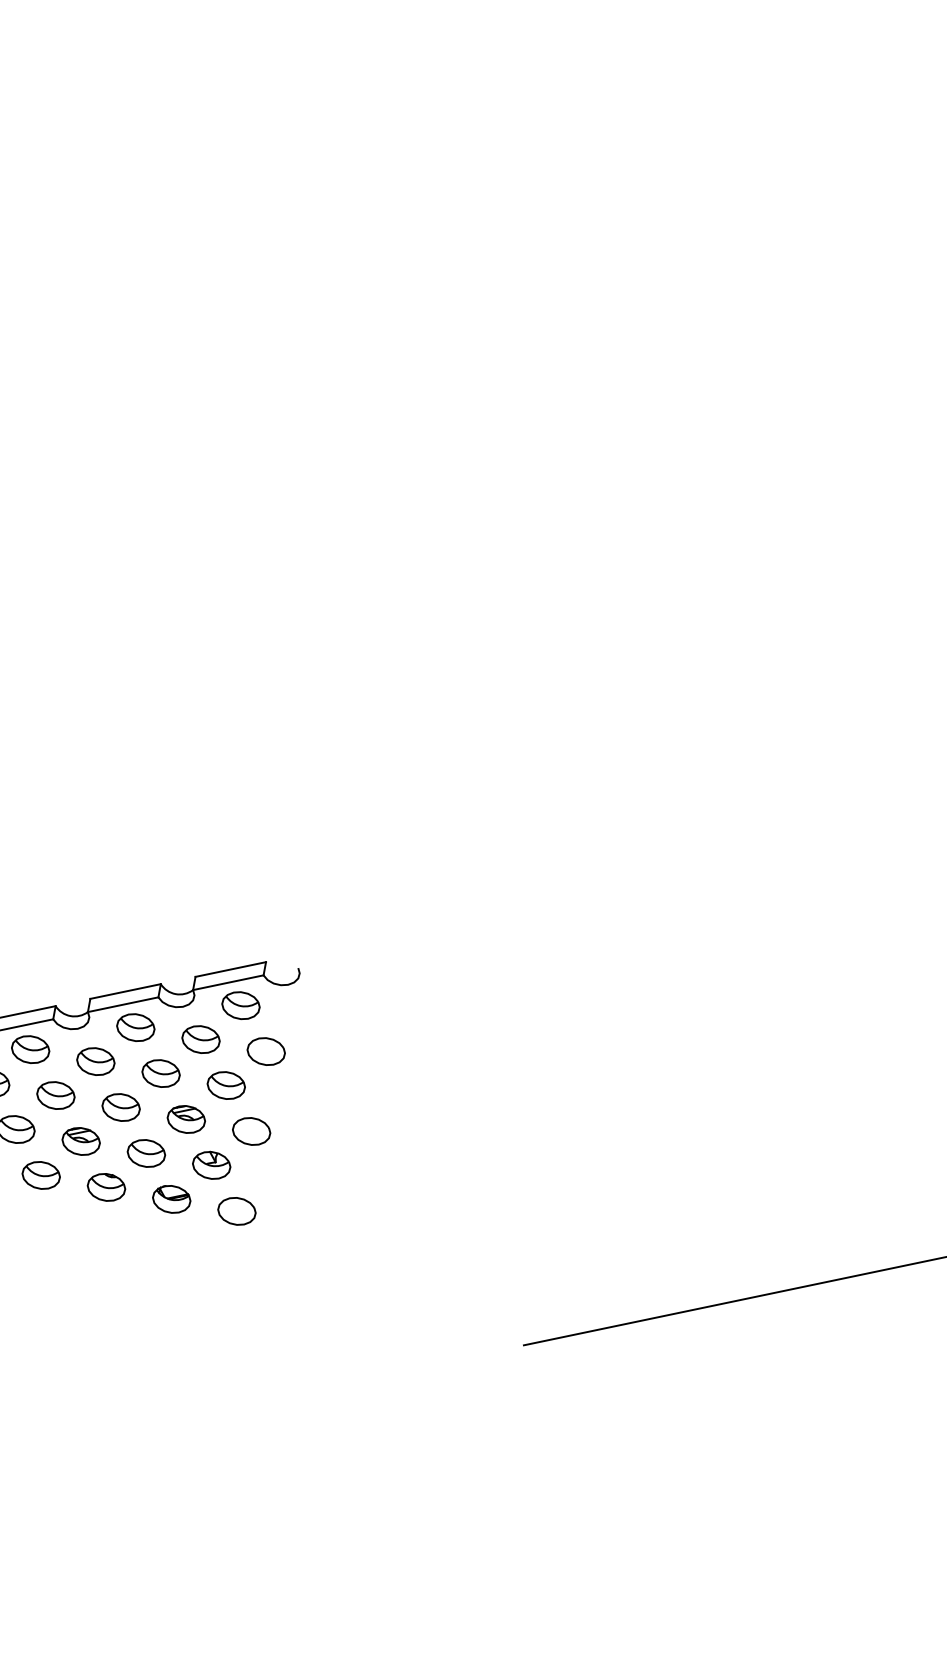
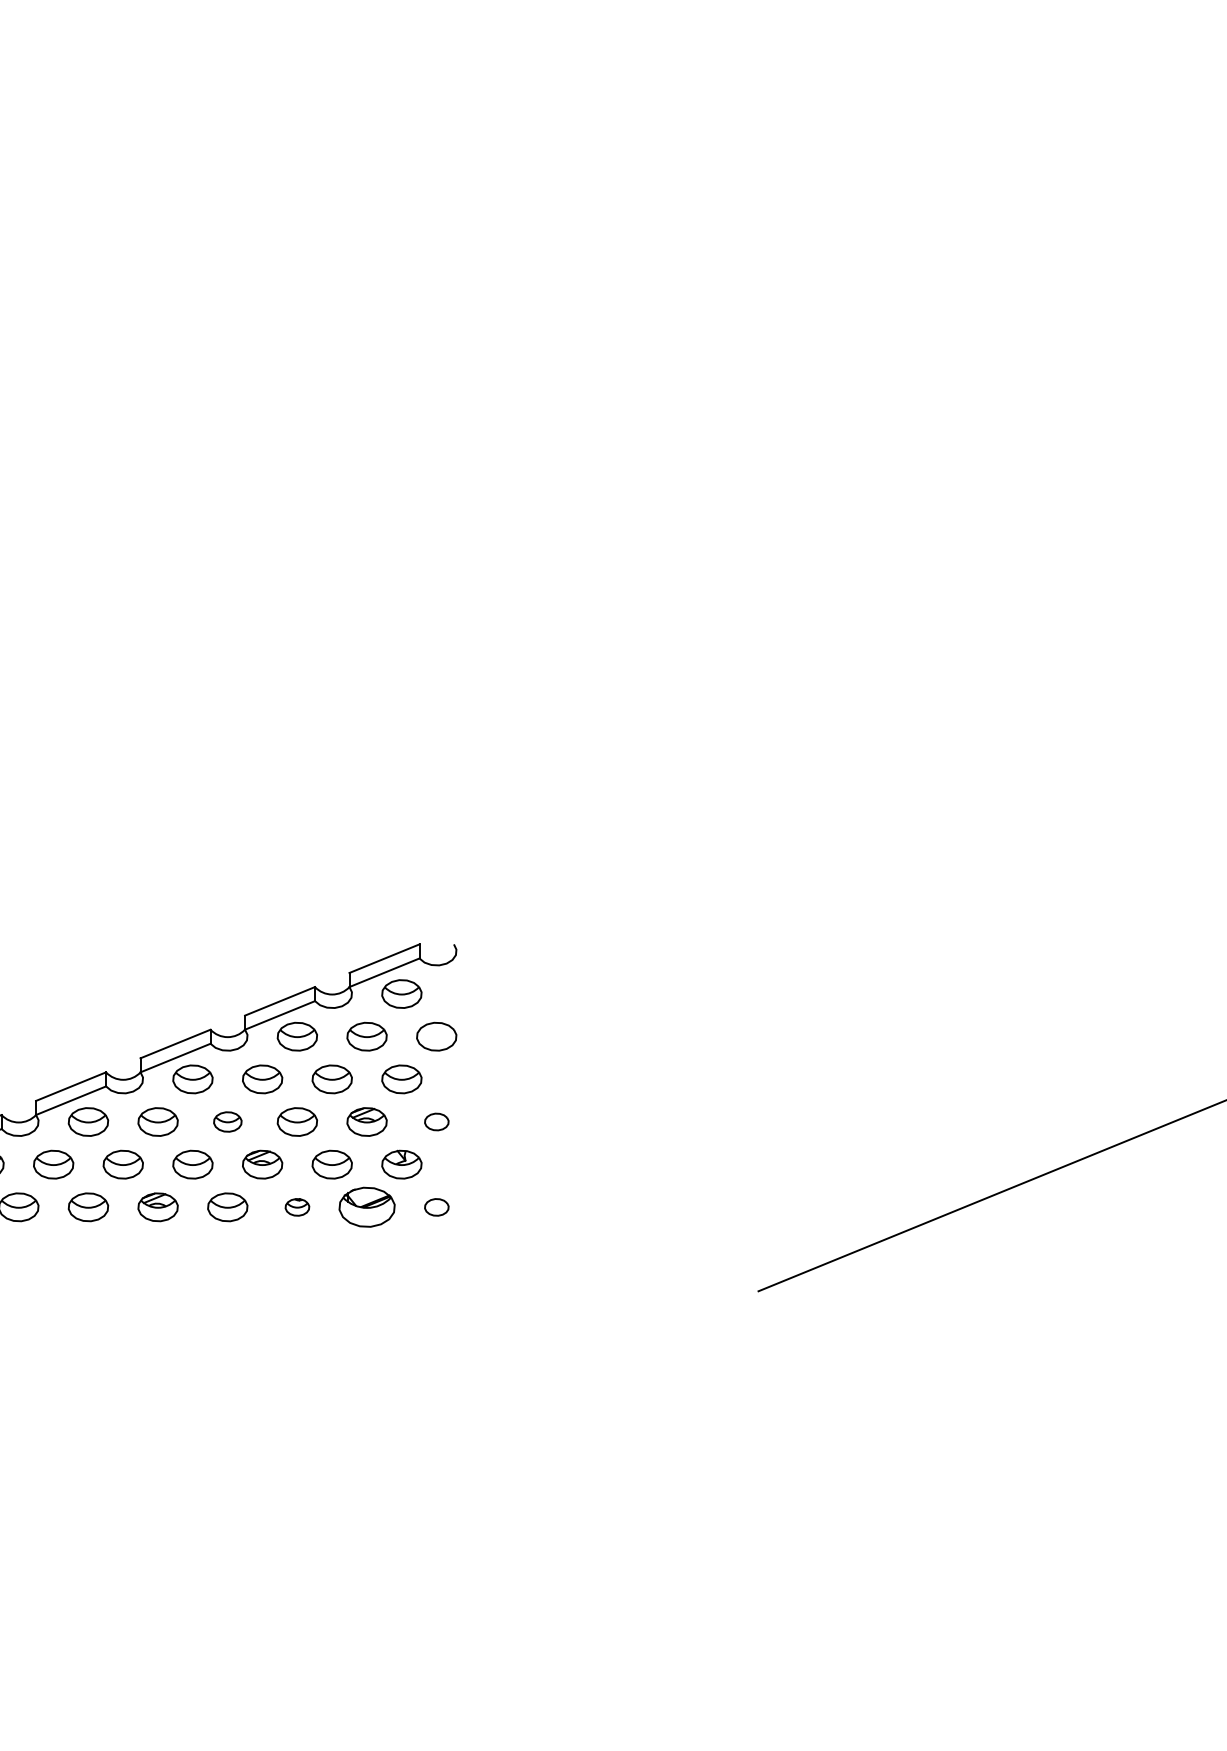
part: (55, 1095) -> (227, 1121), size x0.7
part: (251, 1130) -> (436, 1121), size x0.6
part: (106, 1187) -> (297, 1207), size x0.6
part: (171, 1199) -> (366, 1207), size x1.4
part: (236, 1211) -> (436, 1207), size x0.6

